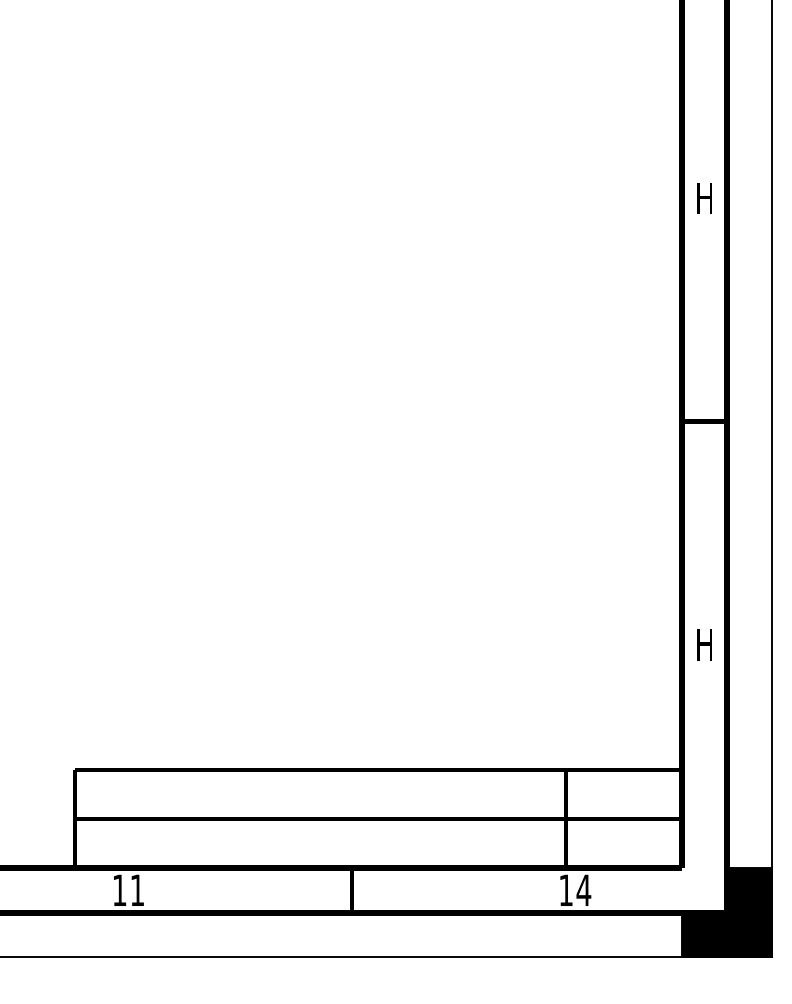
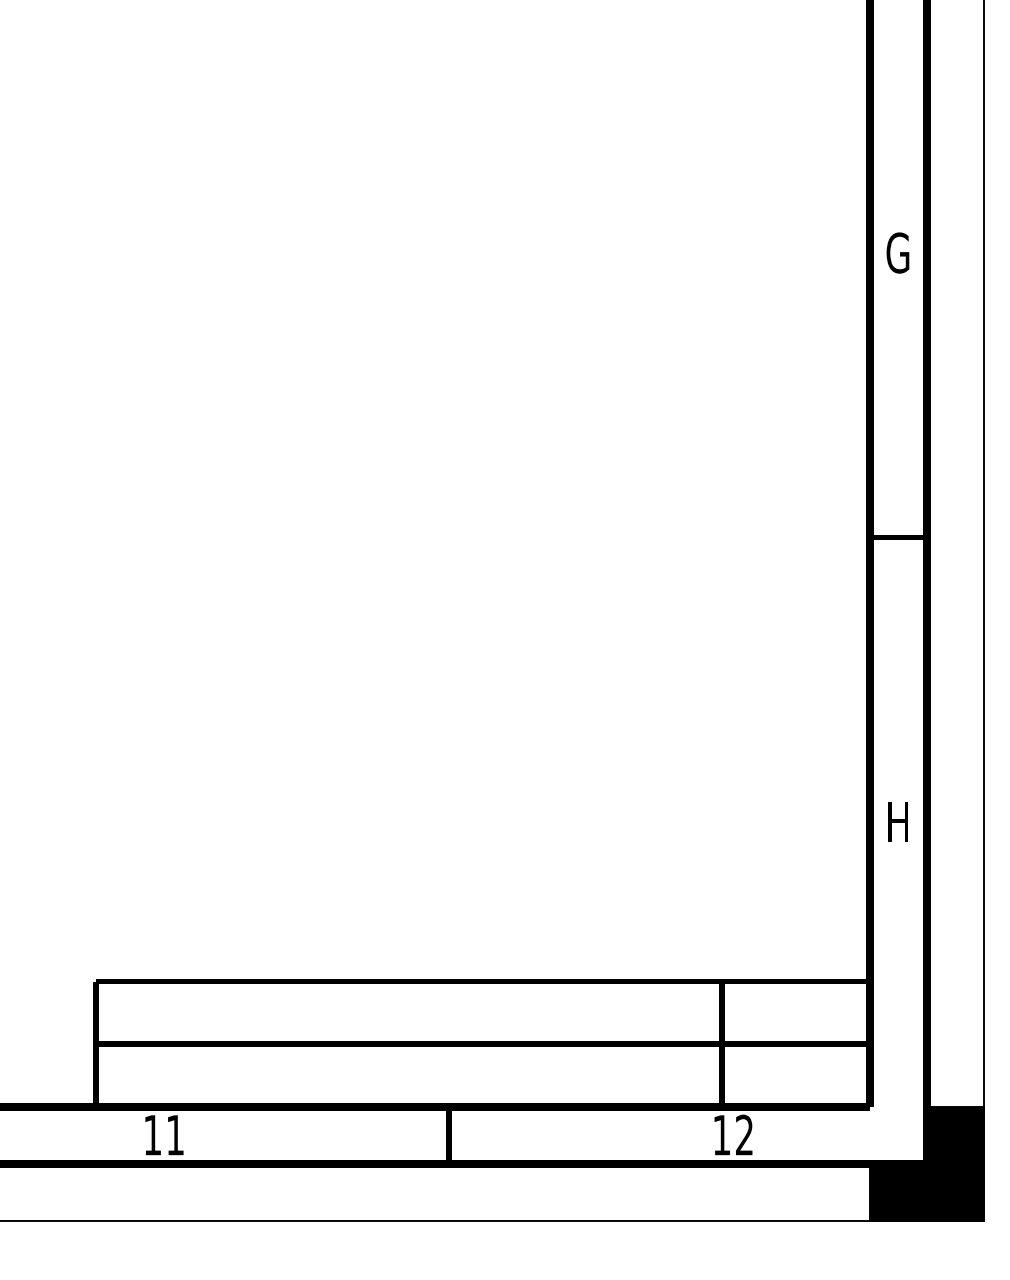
text: (703, 198) -> (897, 253), H -> G
text: (583, 889) -> (744, 1134), 14 -> 12

